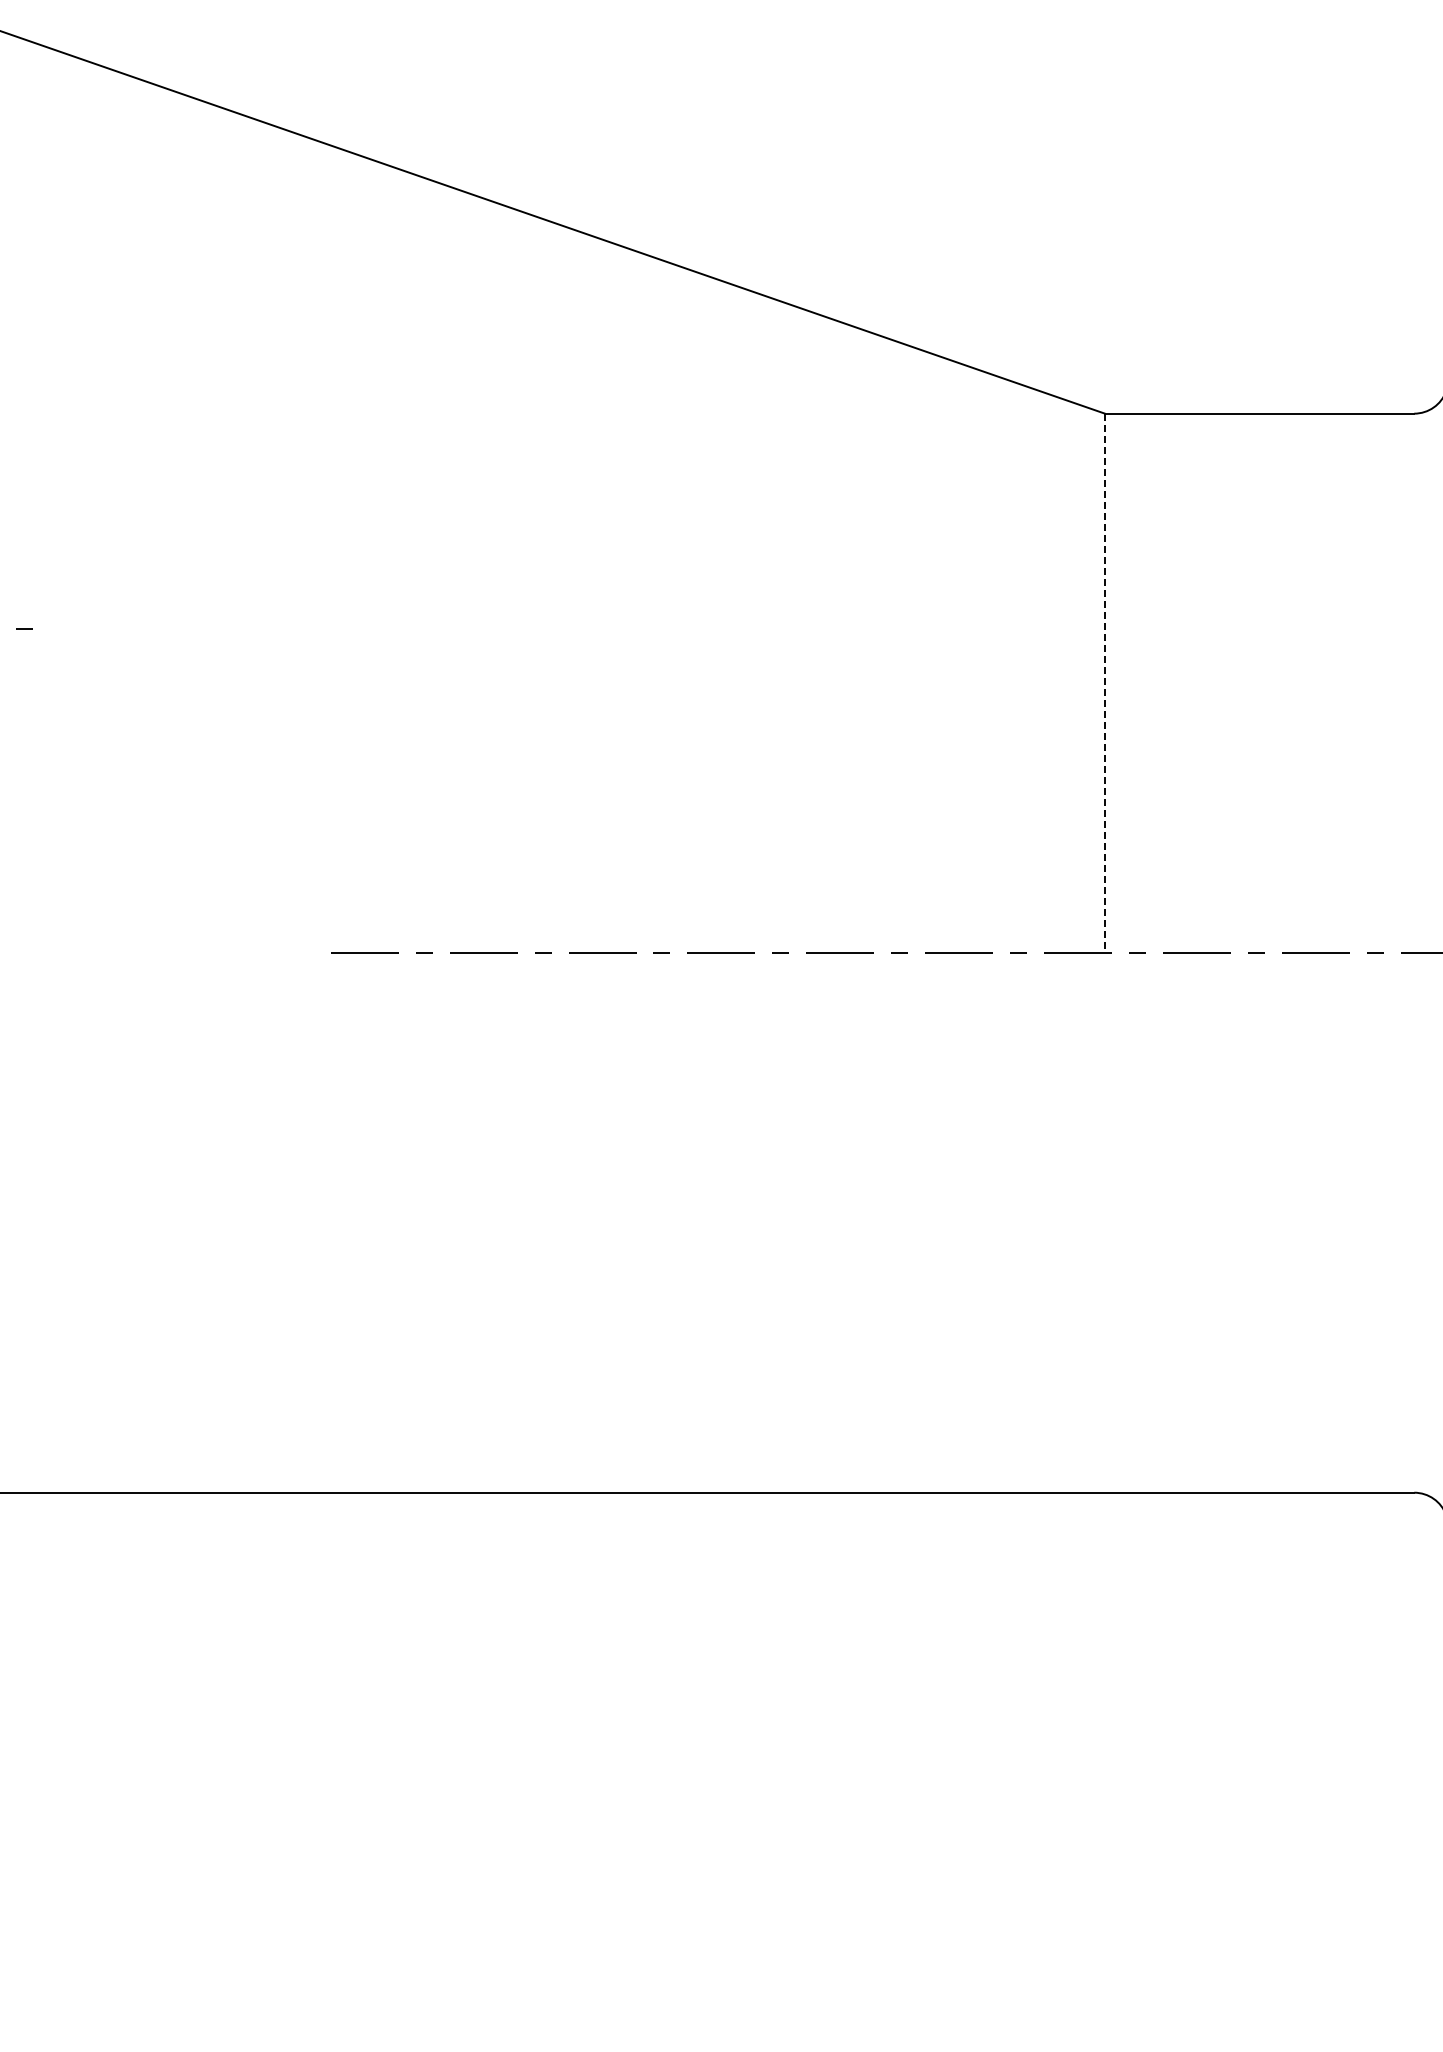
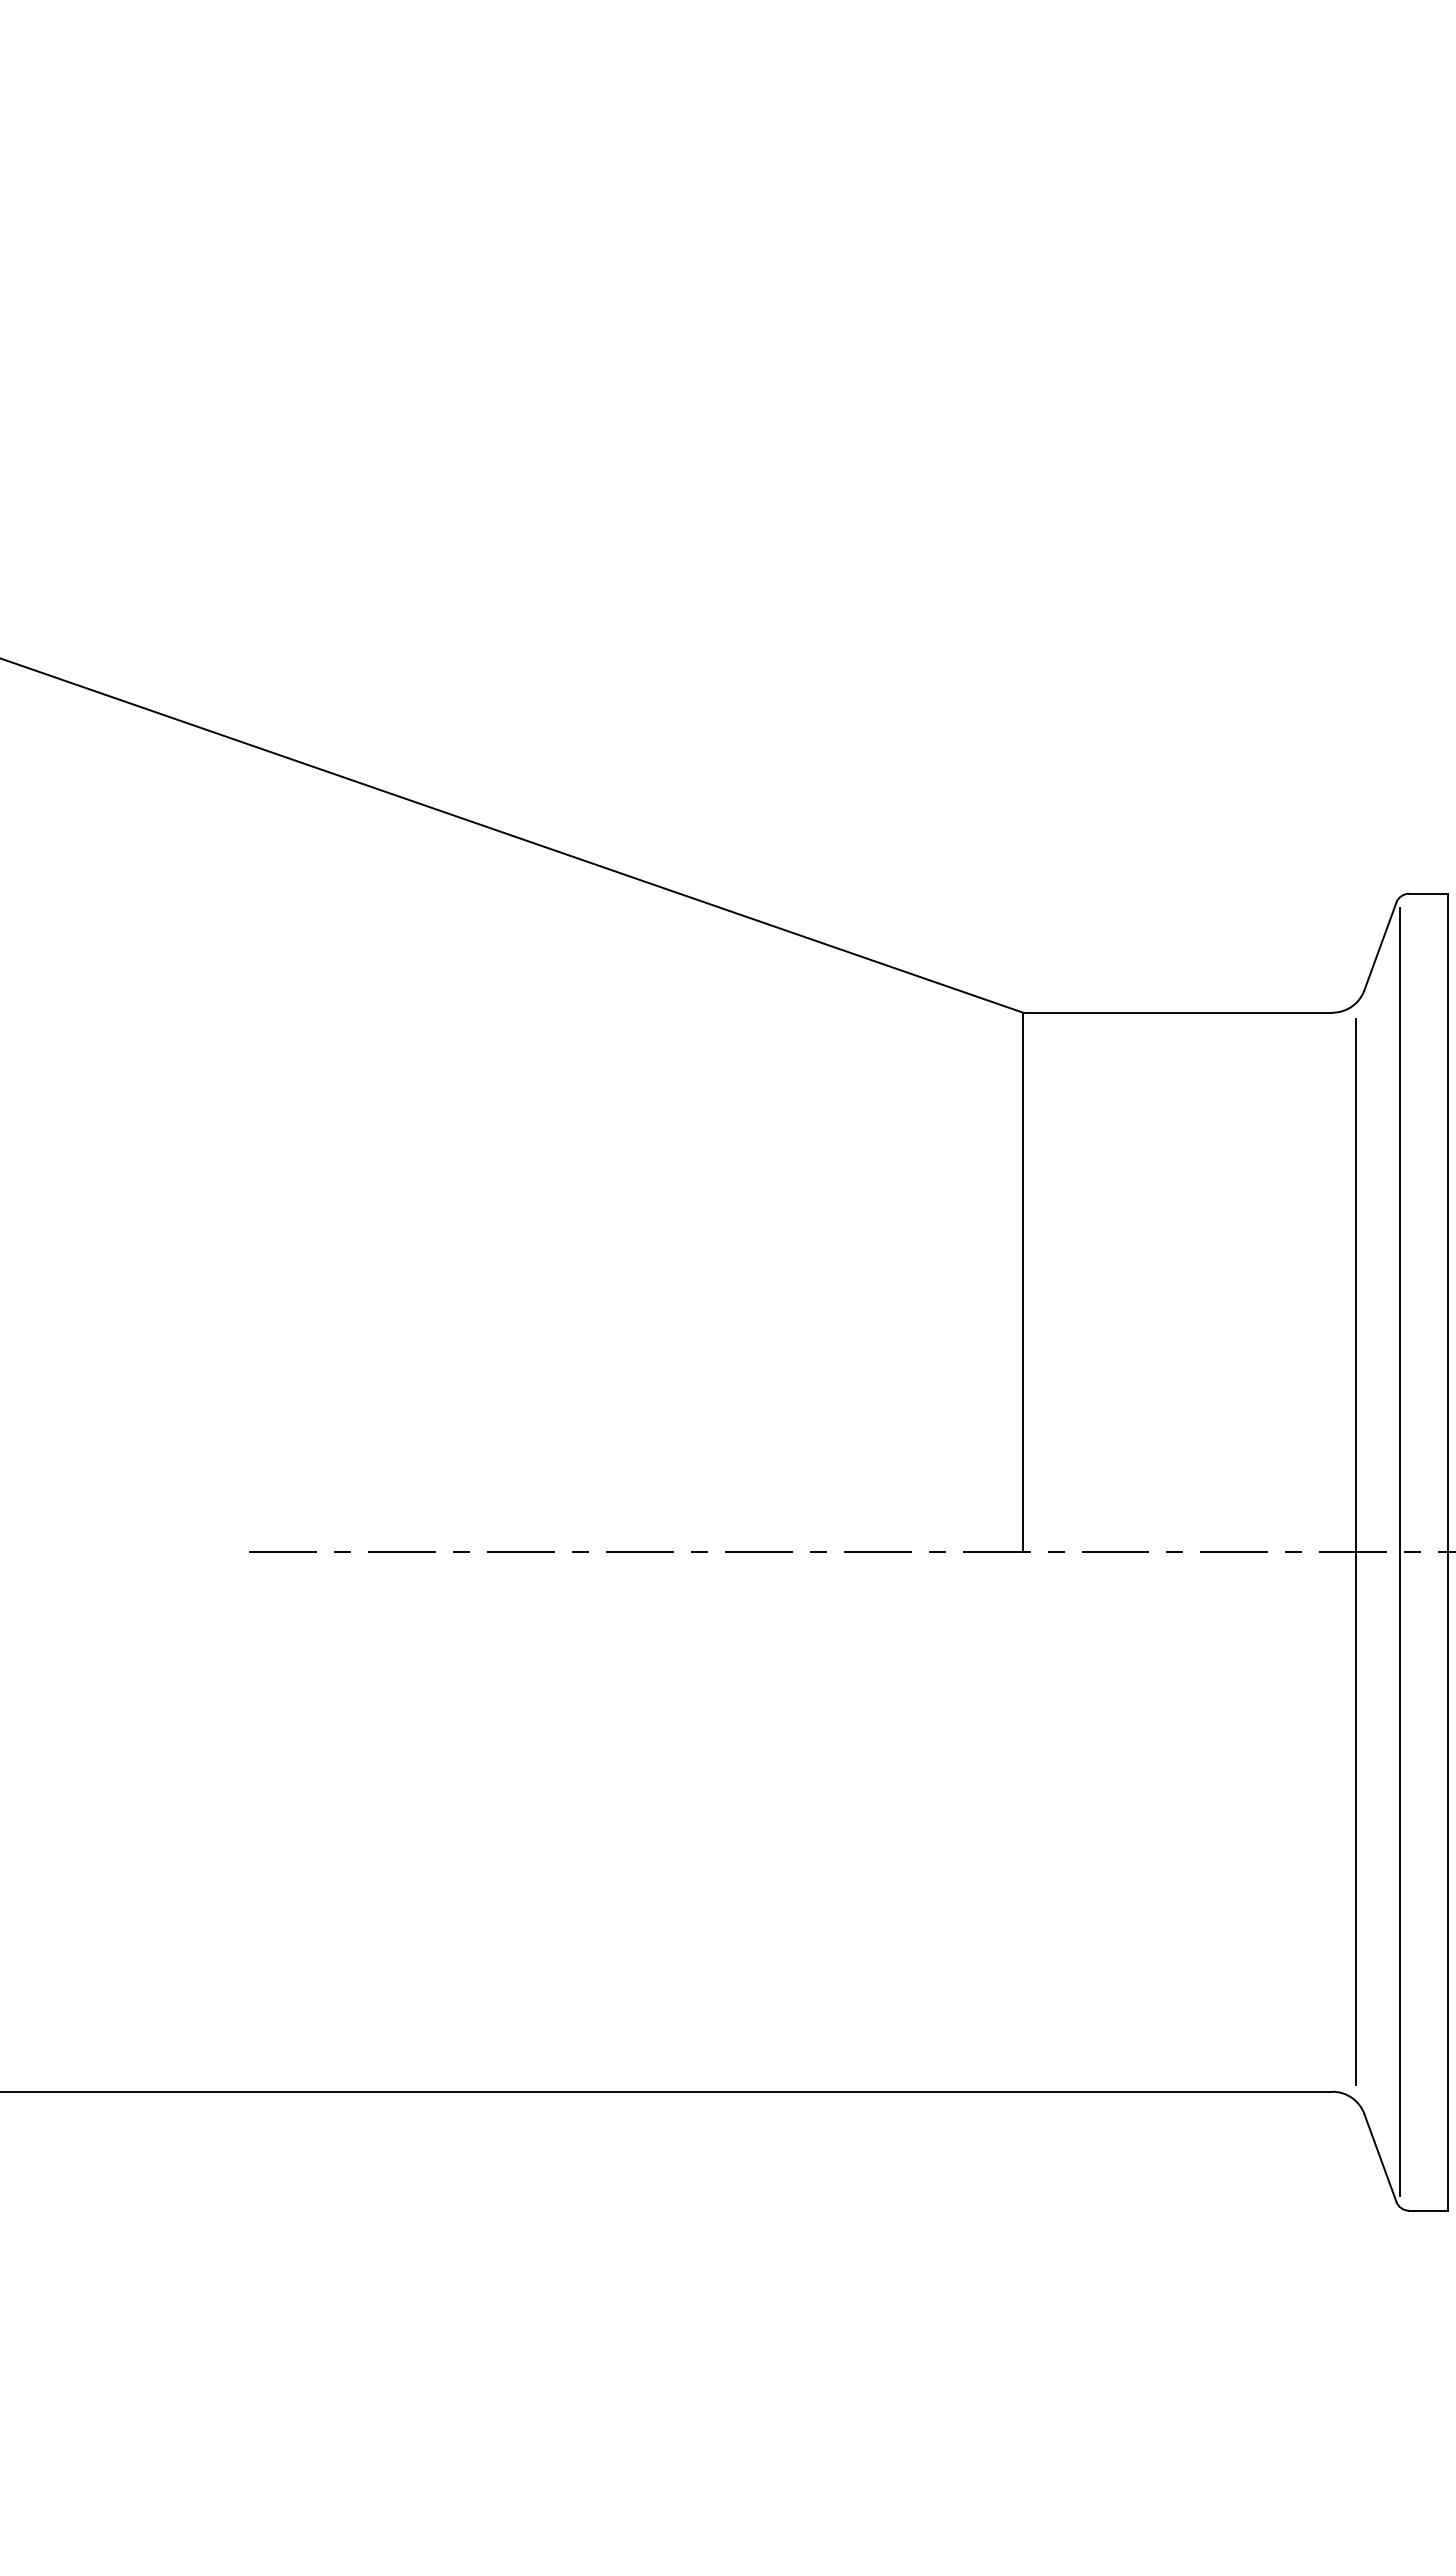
line: (1105, 683) -> (1023, 1282), dashed -> solid
line: (1438, 953) -> (1356, 1552), added

